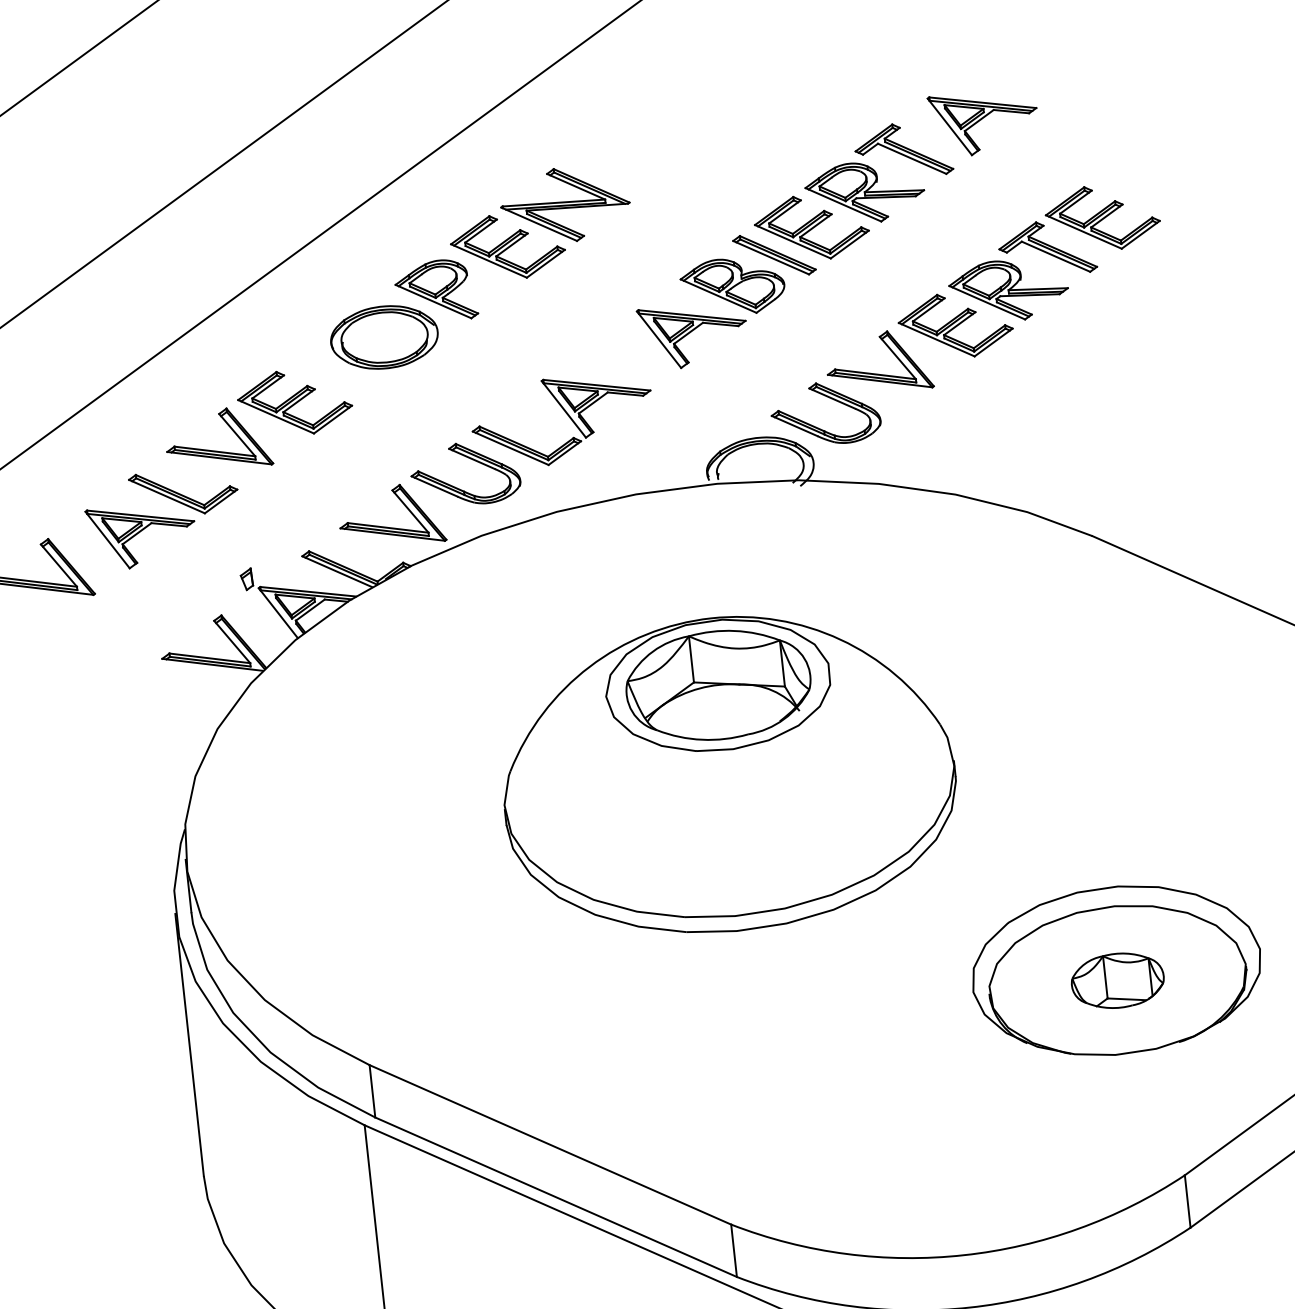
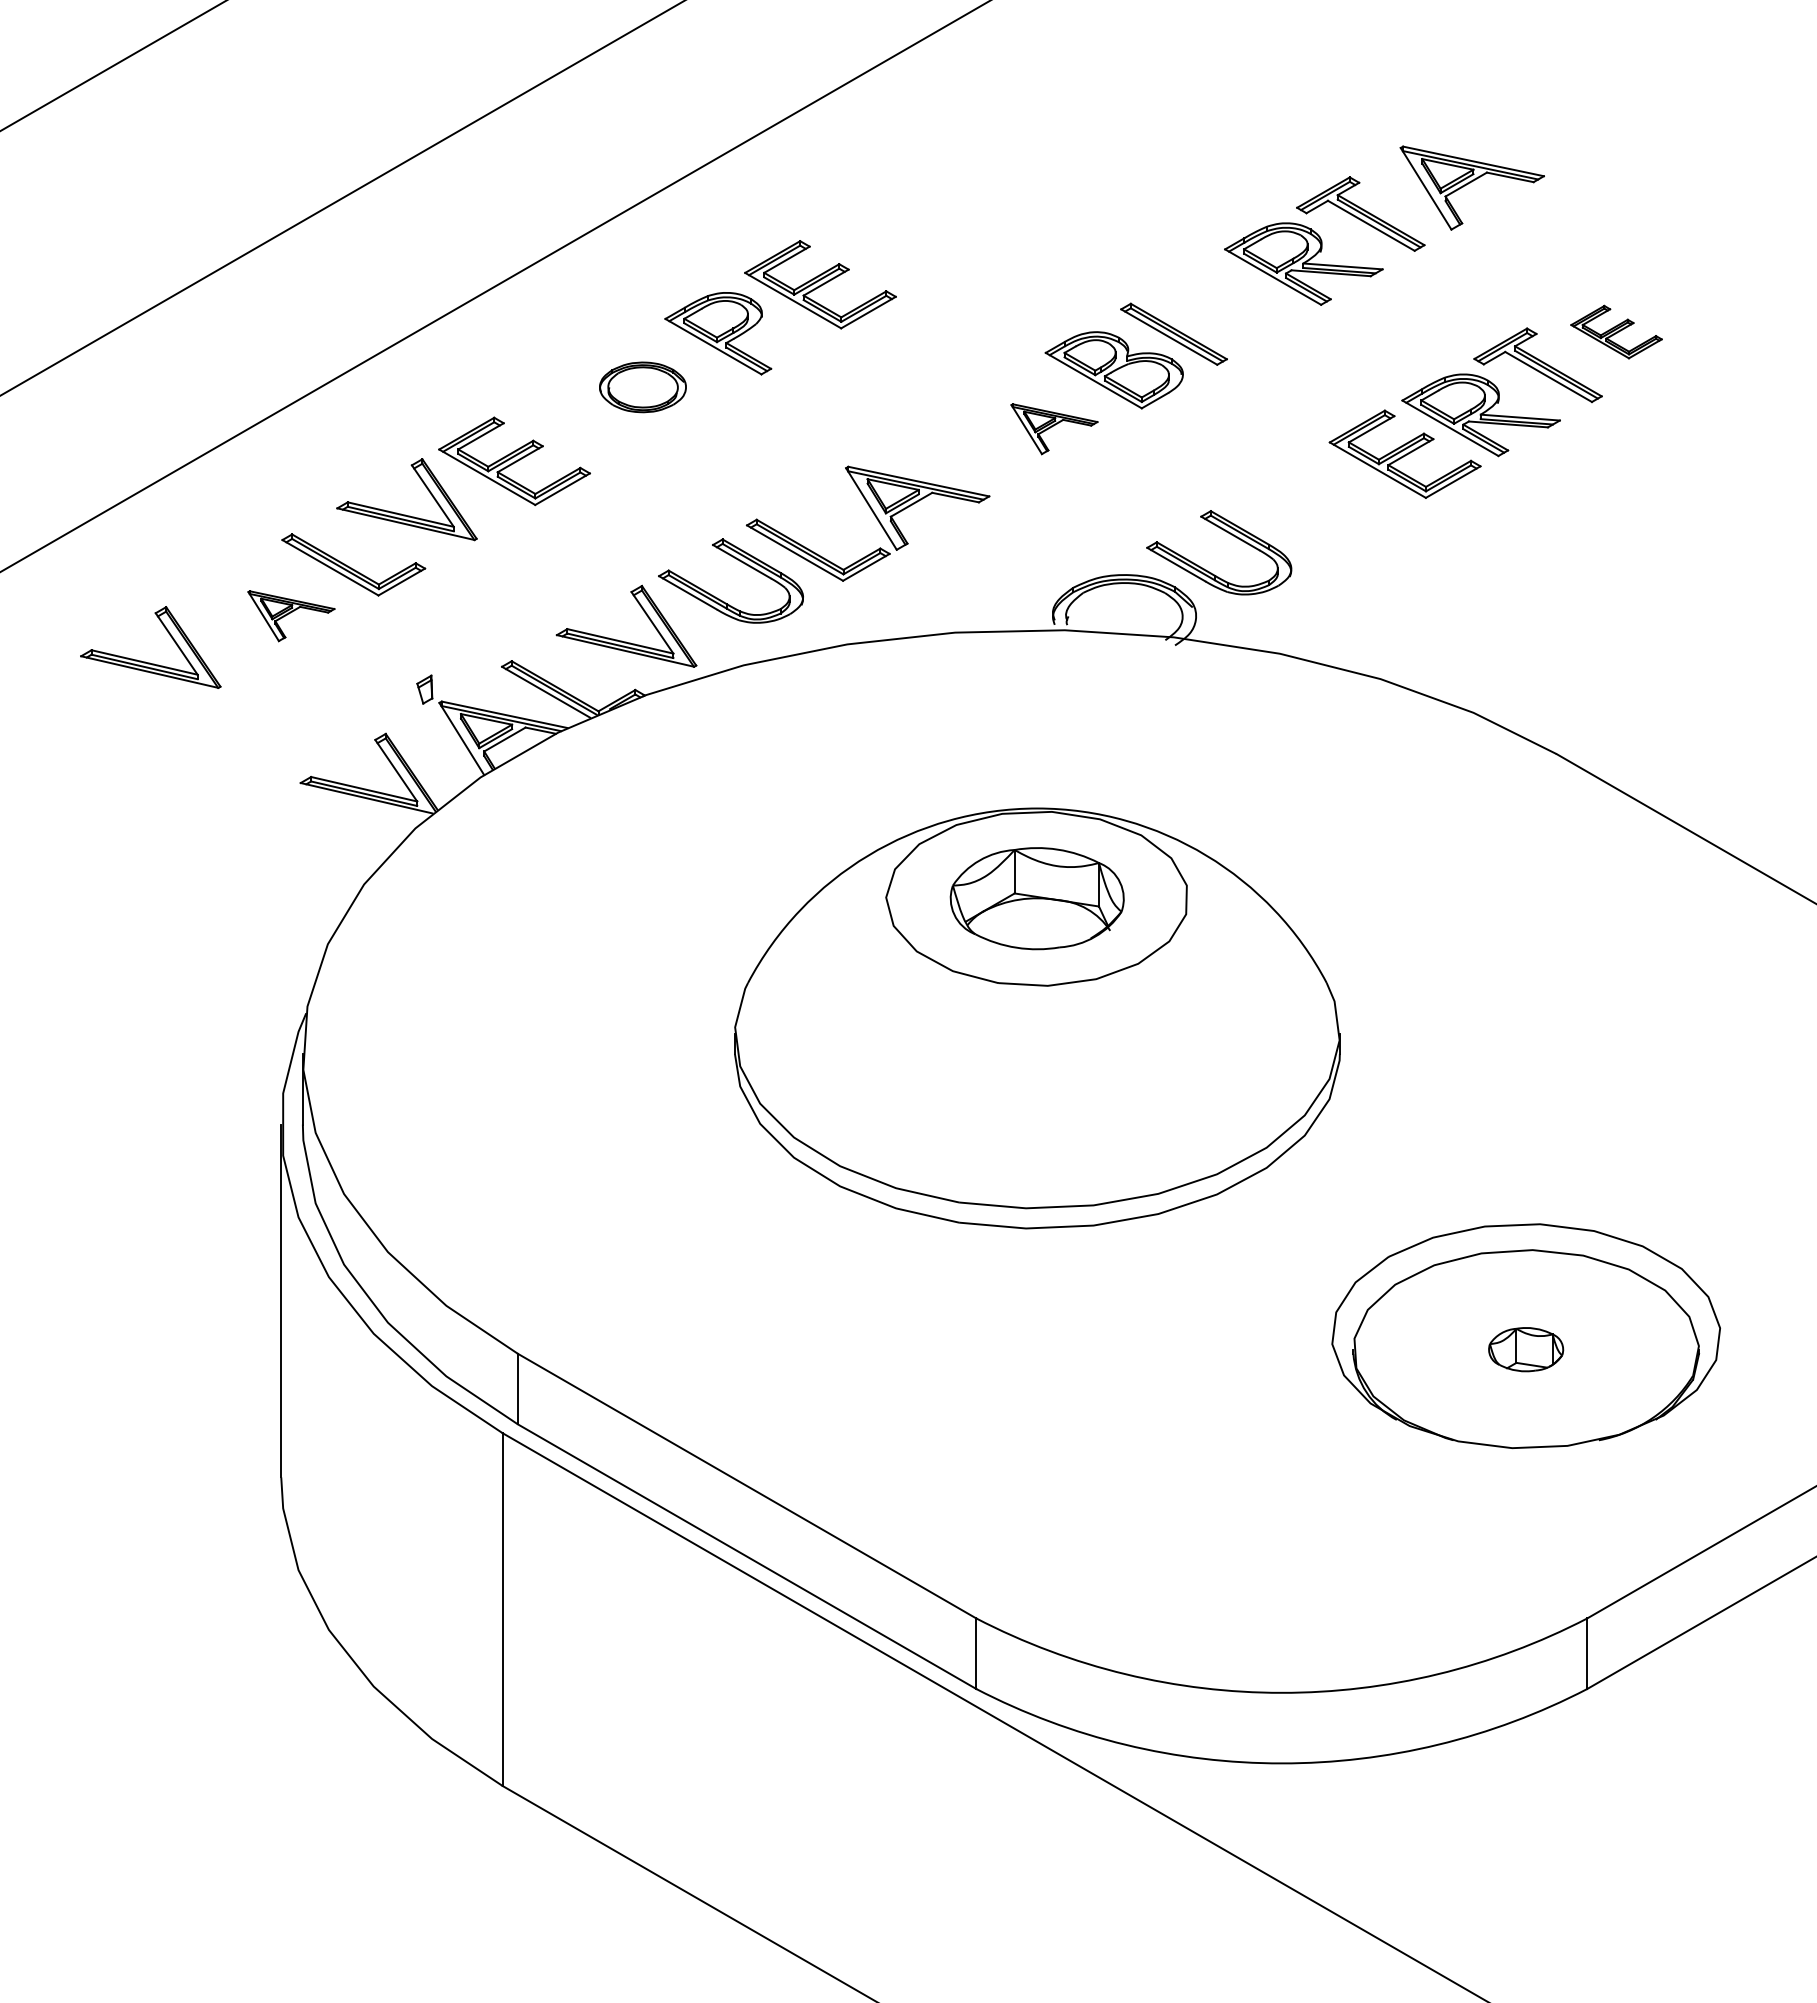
part: (564, 204) -> (902, 236), removed
part: (1102, 217) -> (1616, 331), size x0.6
part: (811, 227) -> (1227, 302), removed
part: (693, 334) -> (1054, 428), size x0.6
part: (384, 337) -> (642, 387), size x0.6
part: (876, 373) -> (1292, 506), removed
part: (141, 535) -> (291, 615), size x0.6
part: (717, 685) -> (1036, 898), size x0.7
part: (1117, 980) -> (1525, 1349), size x0.6

